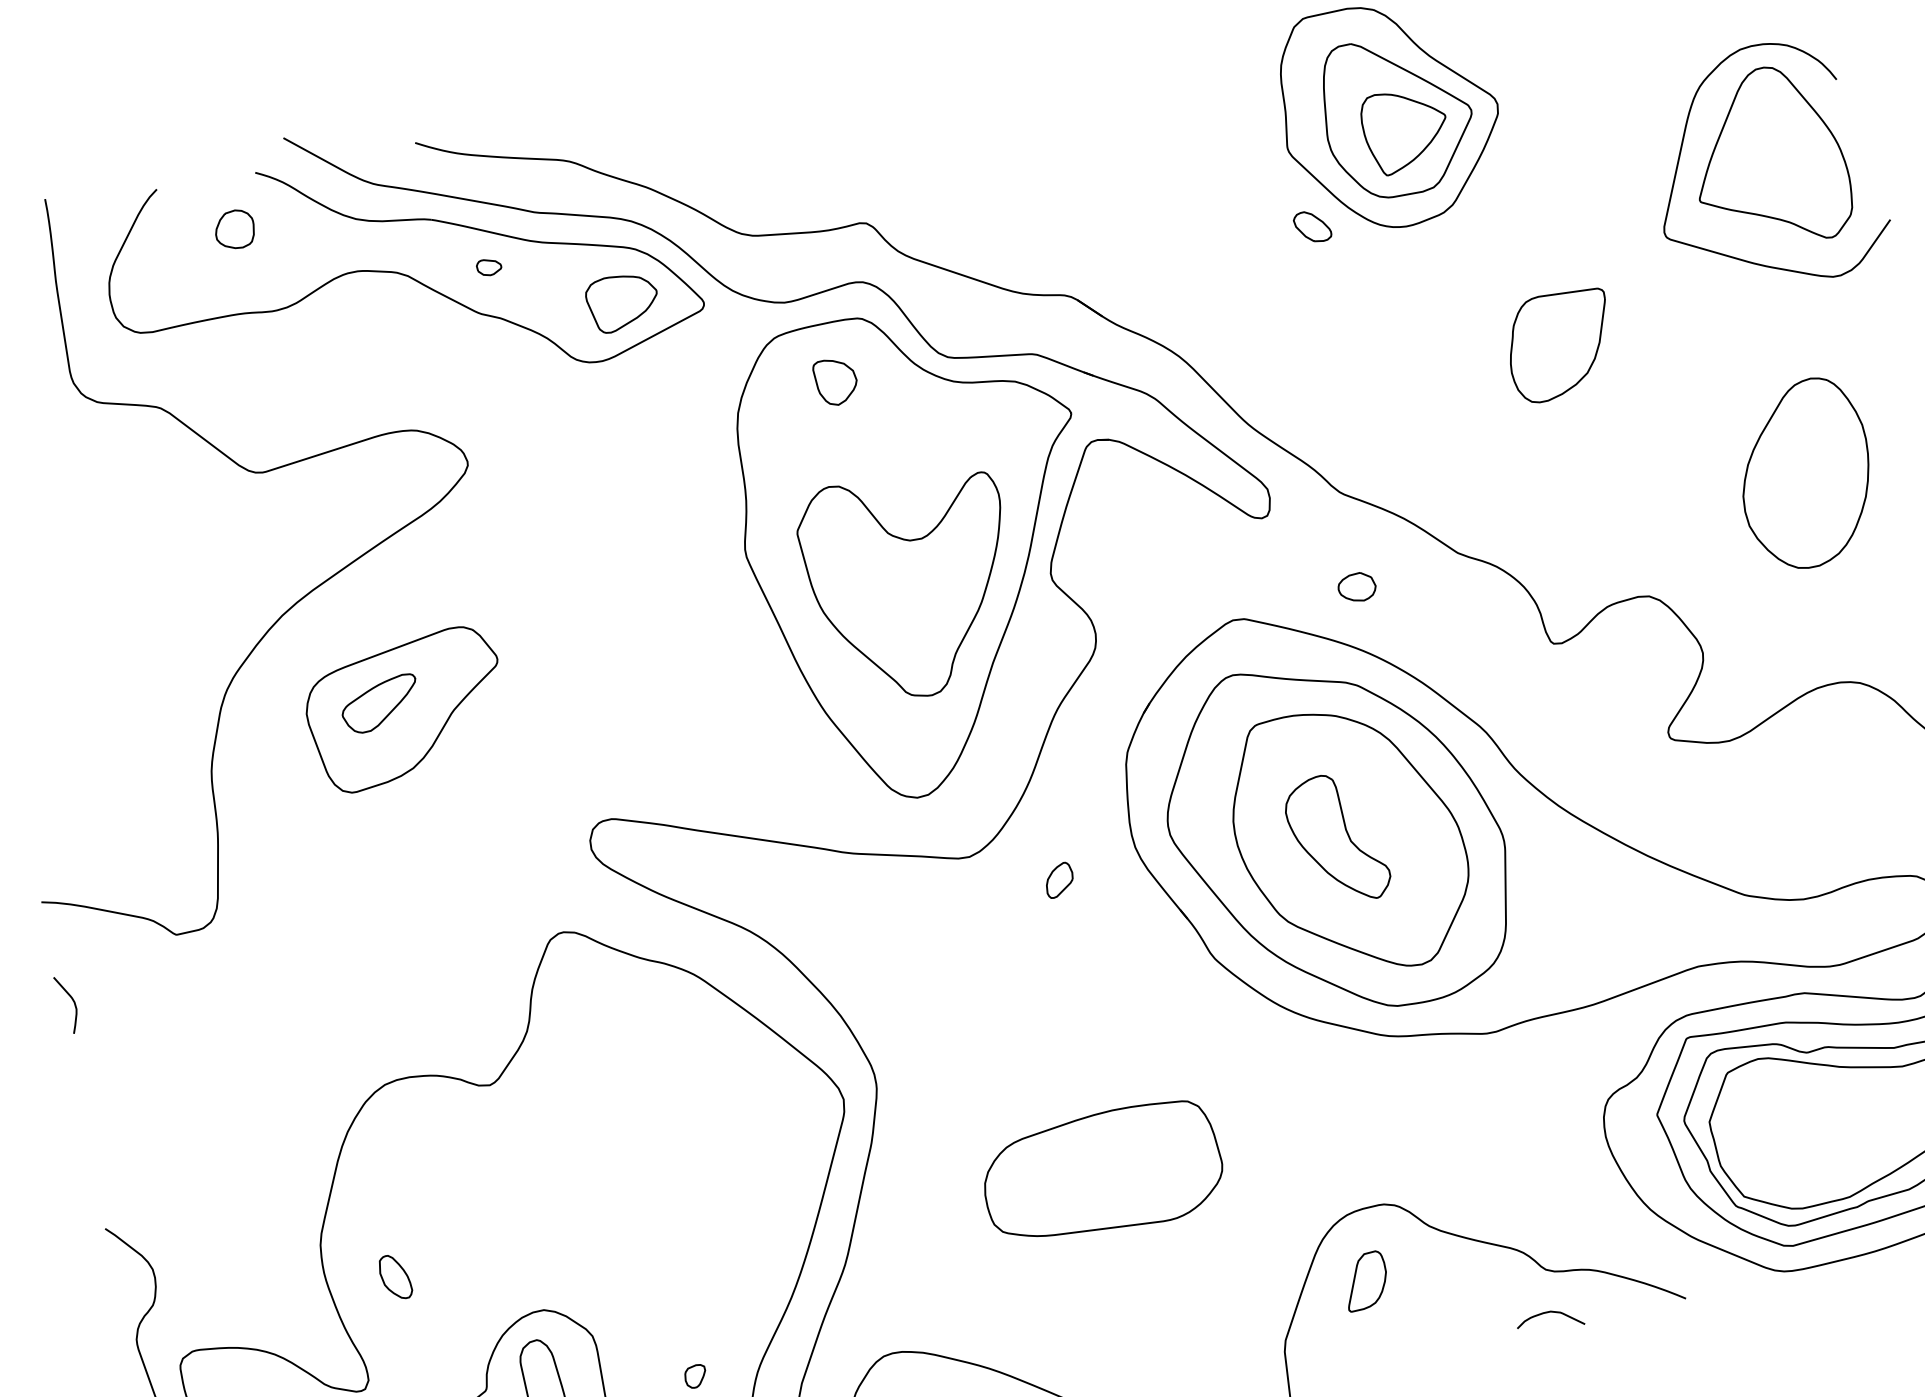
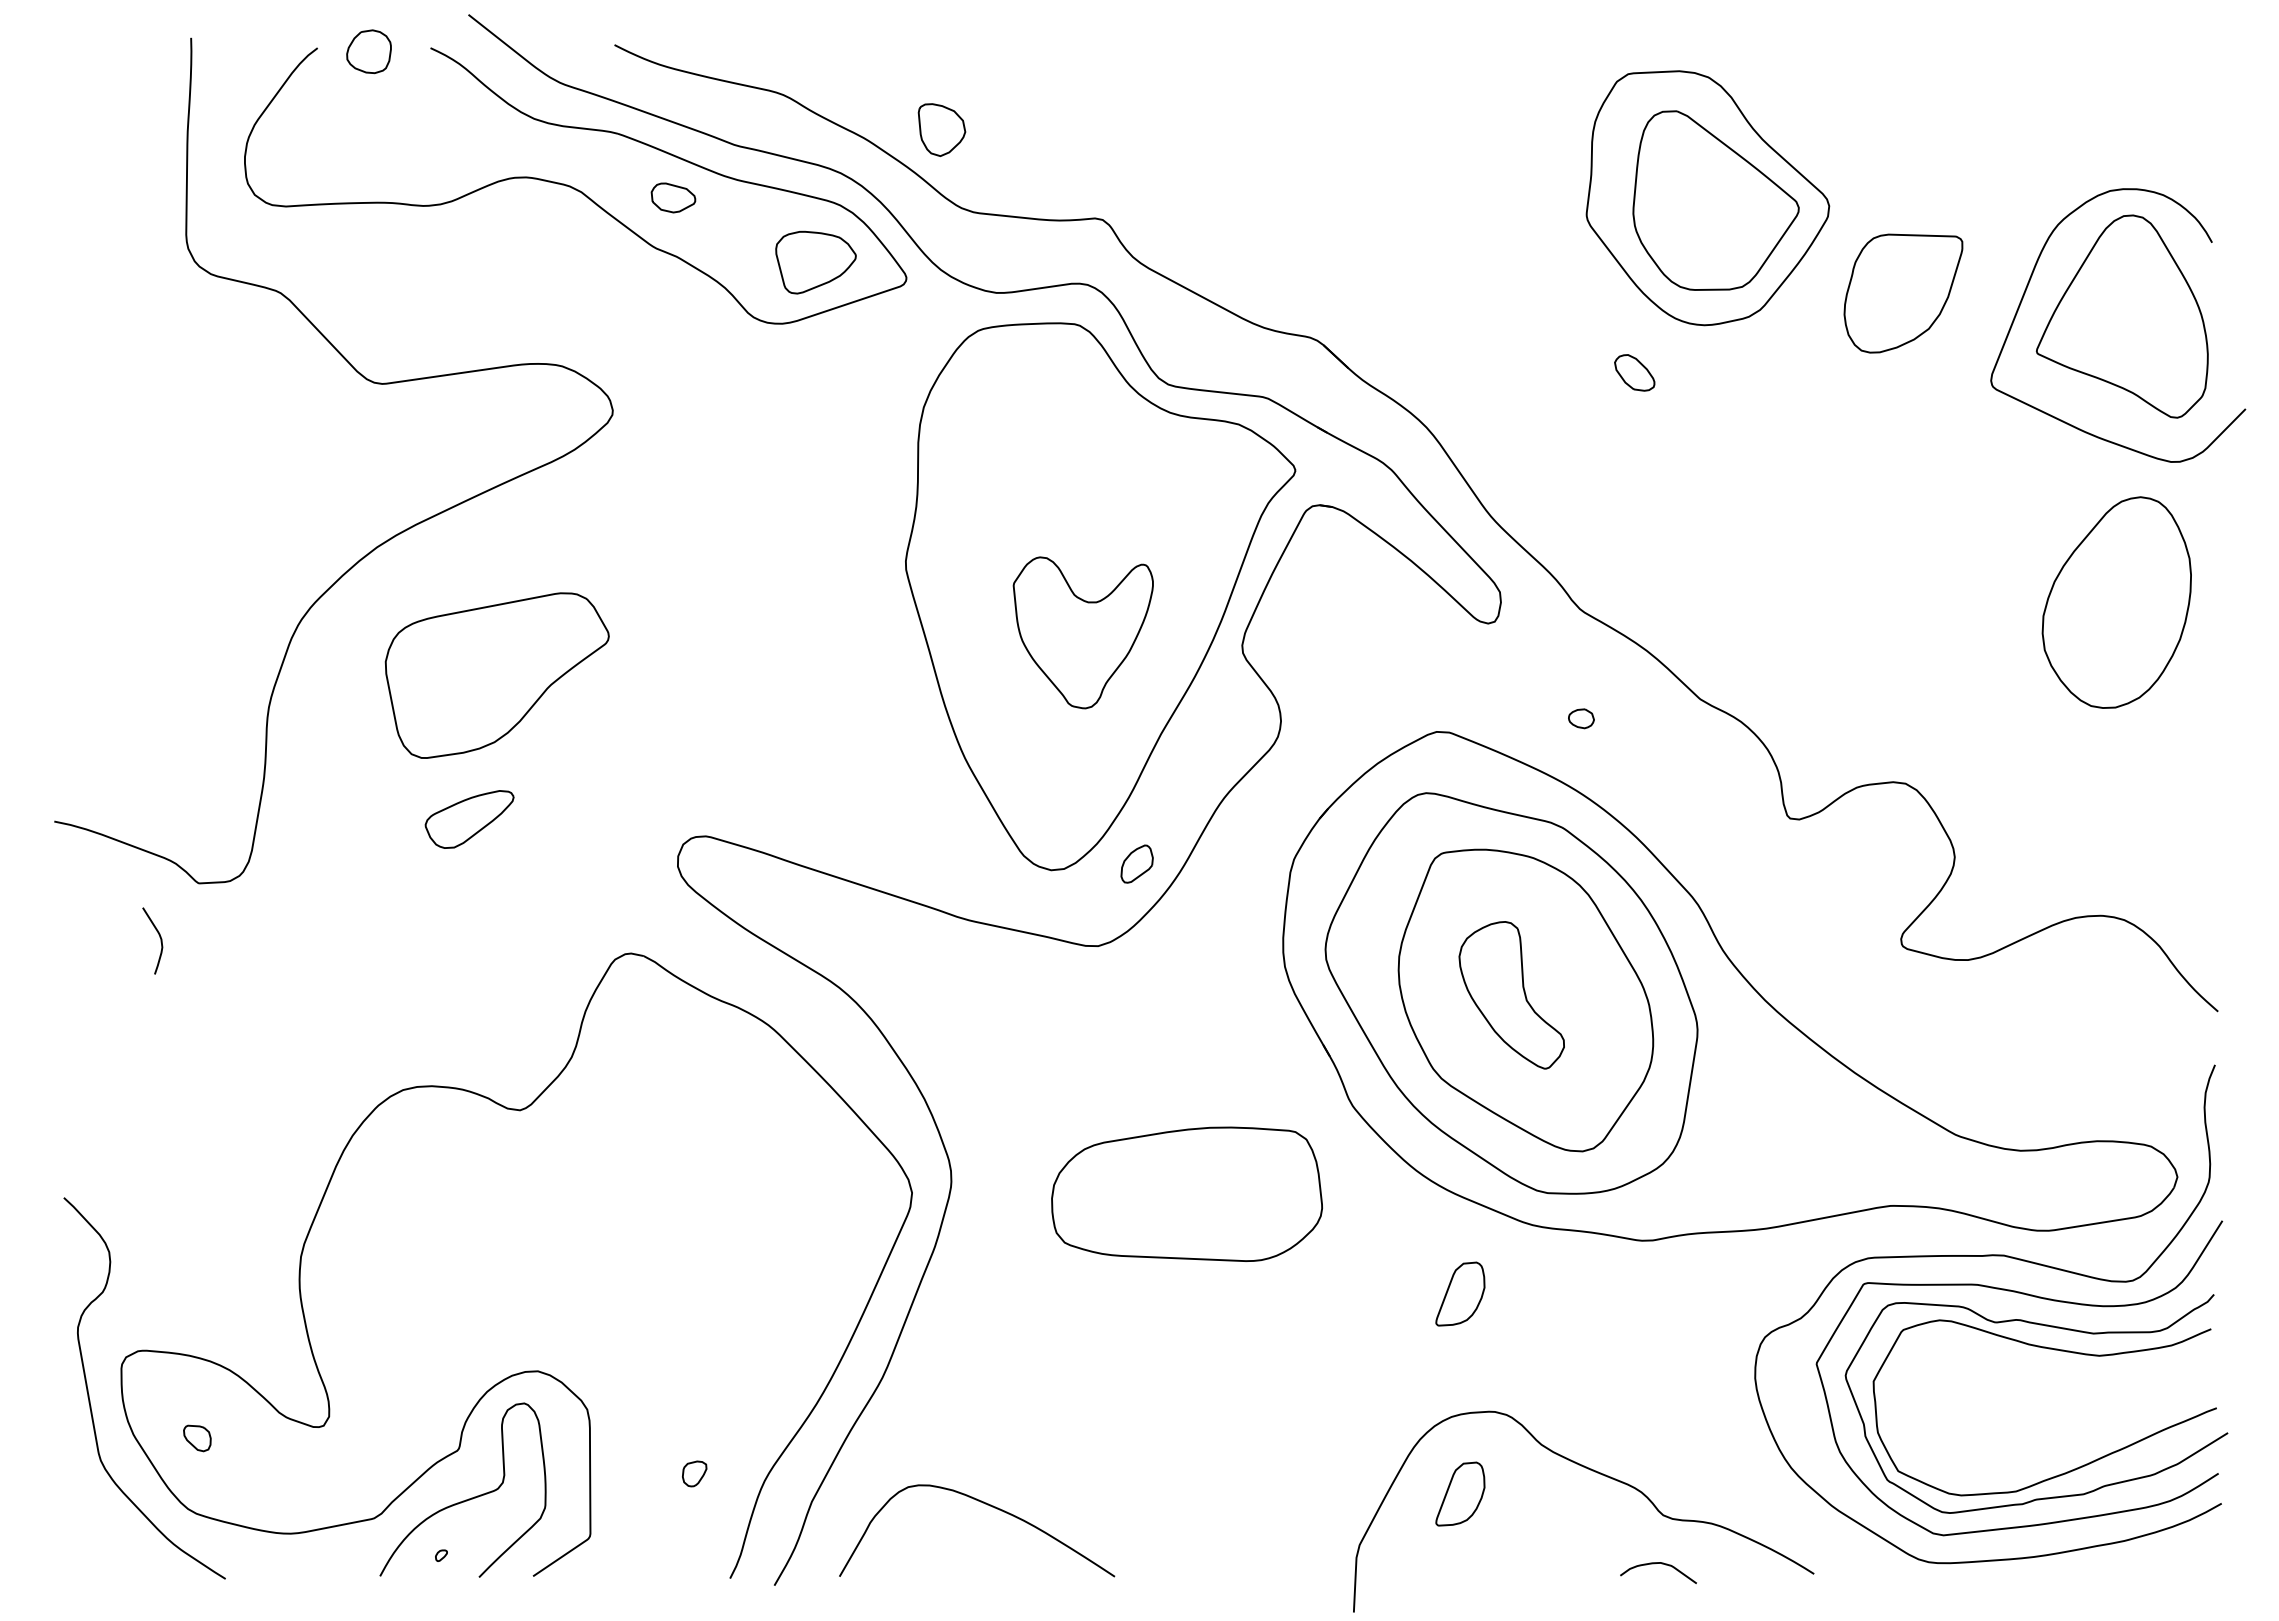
part: (1405, 130) -> (1721, 218), removed
part: (1312, 226) -> (1634, 372), moved
part: (234, 229) -> (368, 51), moved
part: (489, 267) -> (673, 197), size x1.6
part: (1560, 345) -> (1903, 293), moved
part: (835, 381) -> (941, 129), moved
part: (1805, 473) -> (2116, 602), moved
part: (910, 585) -> (1083, 632), size x0.6
part: (1357, 587) -> (1581, 718), size x0.6
part: (380, 704) -> (469, 819), moved
part: (1058, 879) -> (1136, 863), moved
curve: (72, 1000) -> (159, 937), moved
part: (1336, 1106) -> (1460, 1293), added
part: (1101, 1171) -> (1186, 1193), moved
part: (395, 1277) -> (378, 1306), removed

